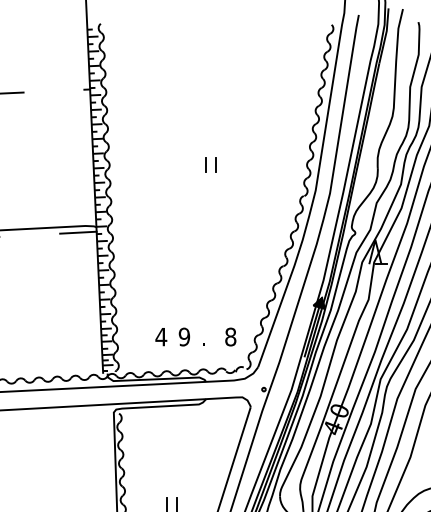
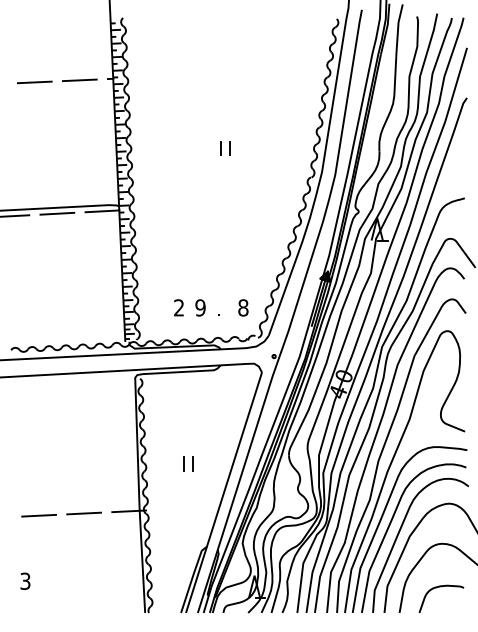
line: (53, 91) -> (79, 80), added
line: (29, 235) -> (57, 213), added
text: (160, 336) -> (178, 307), 4 -> 2

